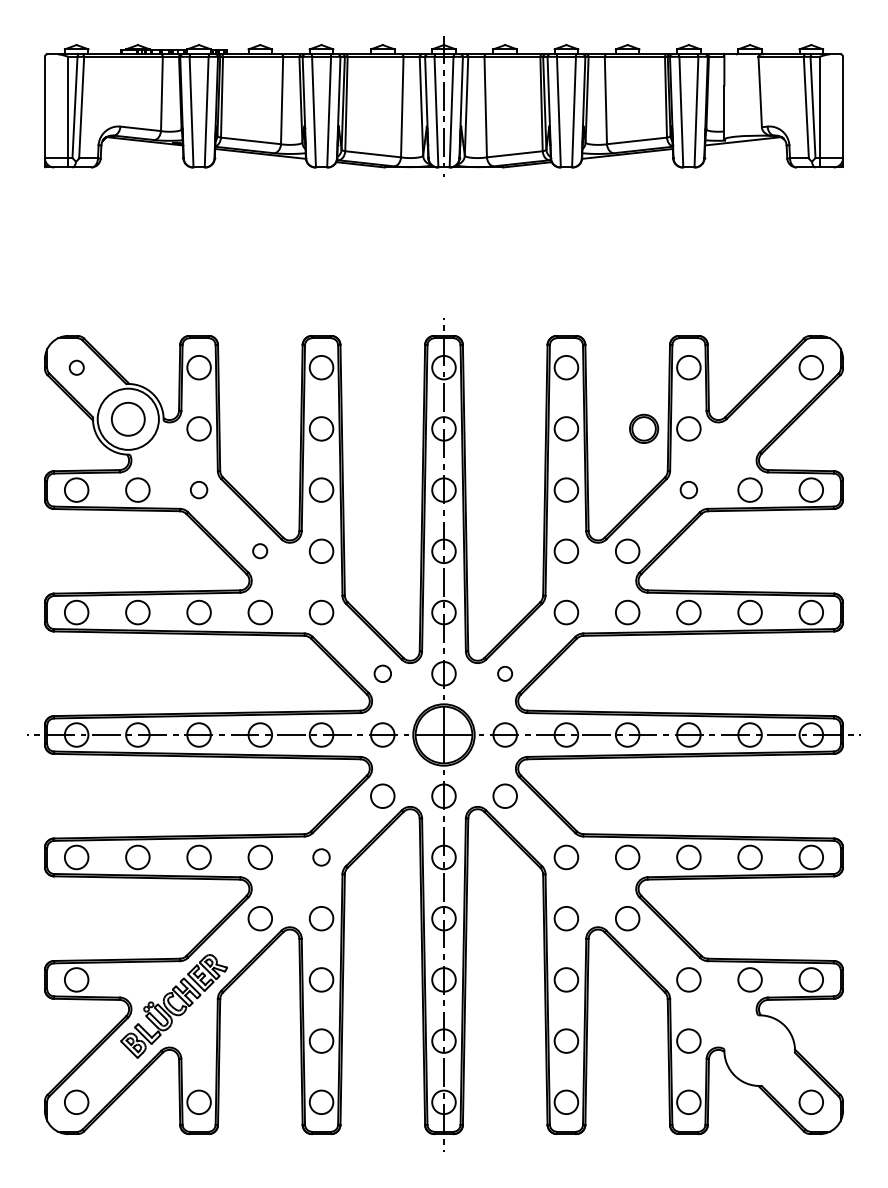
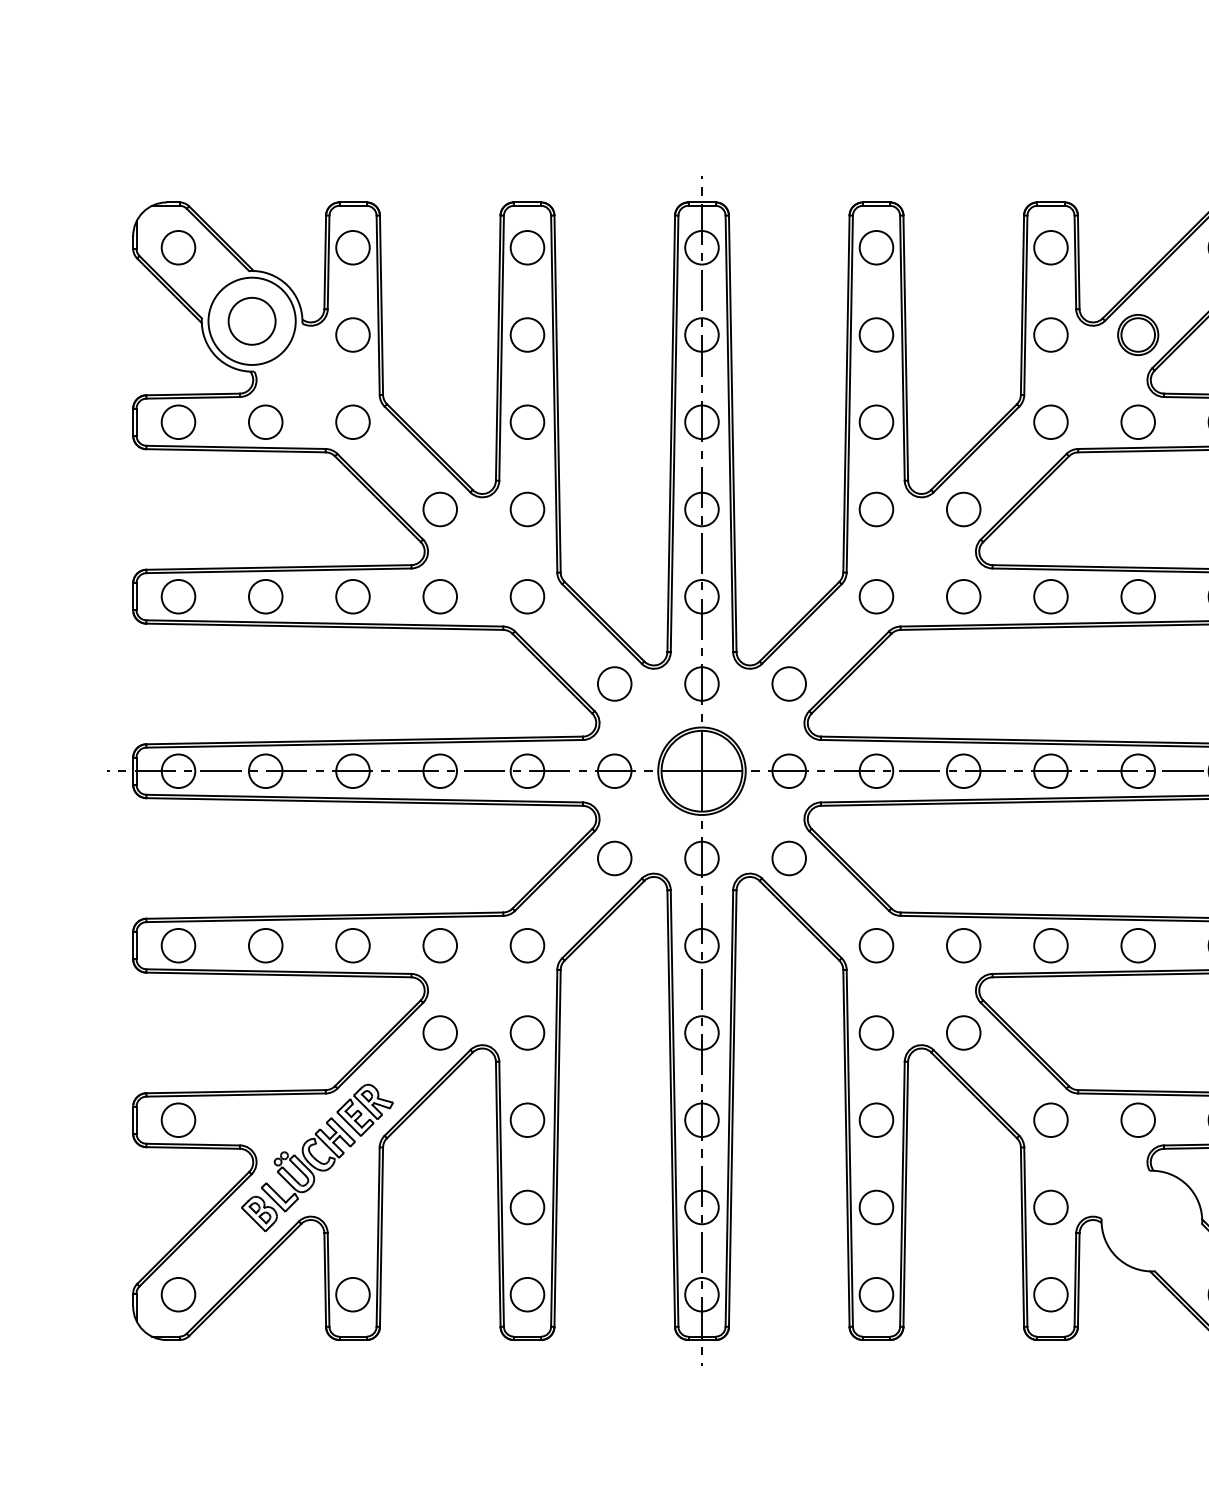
circle: (76, 367) -> (178, 247), size x1.67
part: (644, 428) -> (1138, 334), moved
circle: (198, 489) -> (352, 421), size x1.43
circle: (688, 489) -> (1050, 421), size x1.43
circle: (259, 550) -> (439, 508), size x1.67
circle: (382, 673) -> (614, 683), size x1.43
circle: (504, 673) -> (788, 683), size x1.67
circle: (321, 857) -> (527, 945), size x1.43

